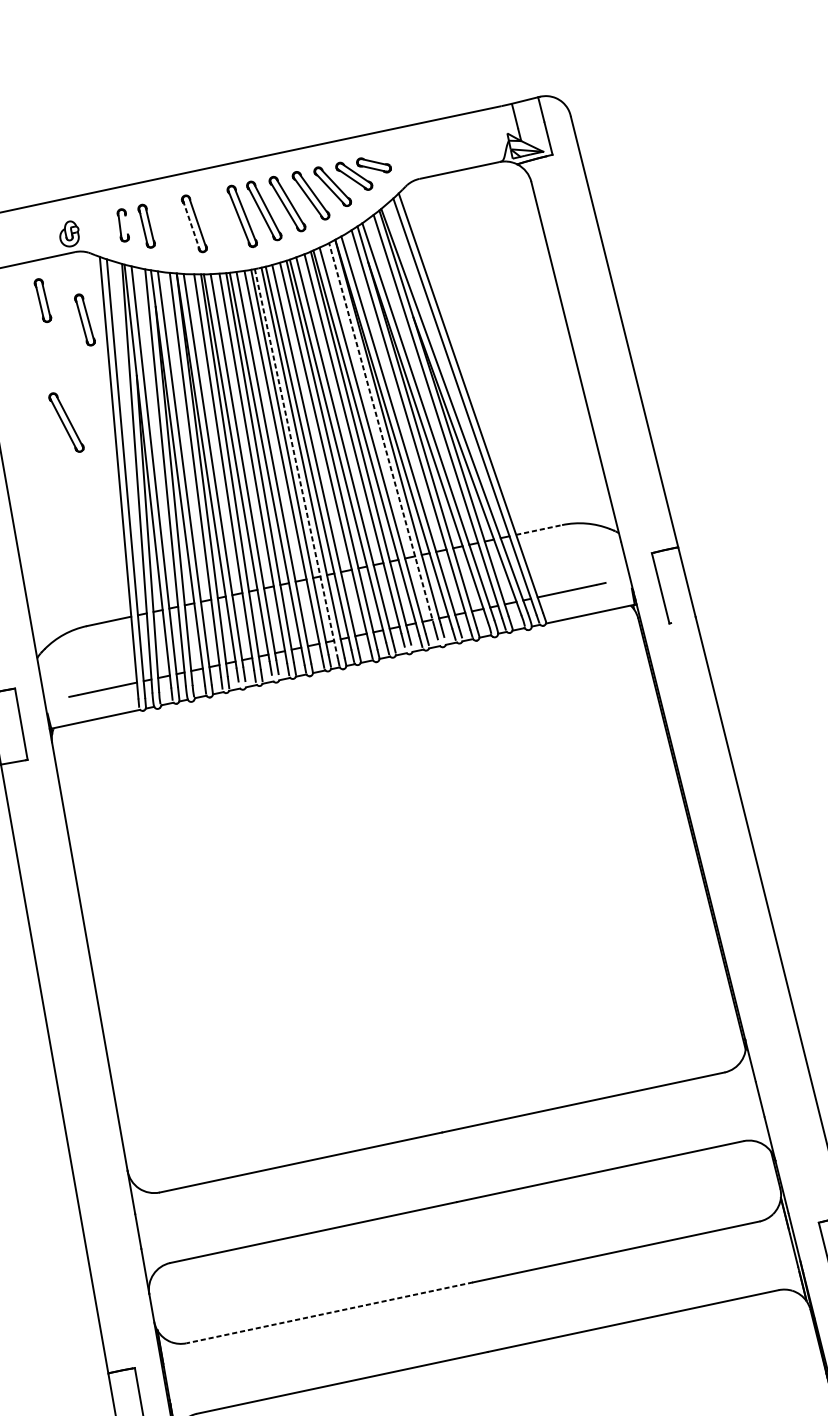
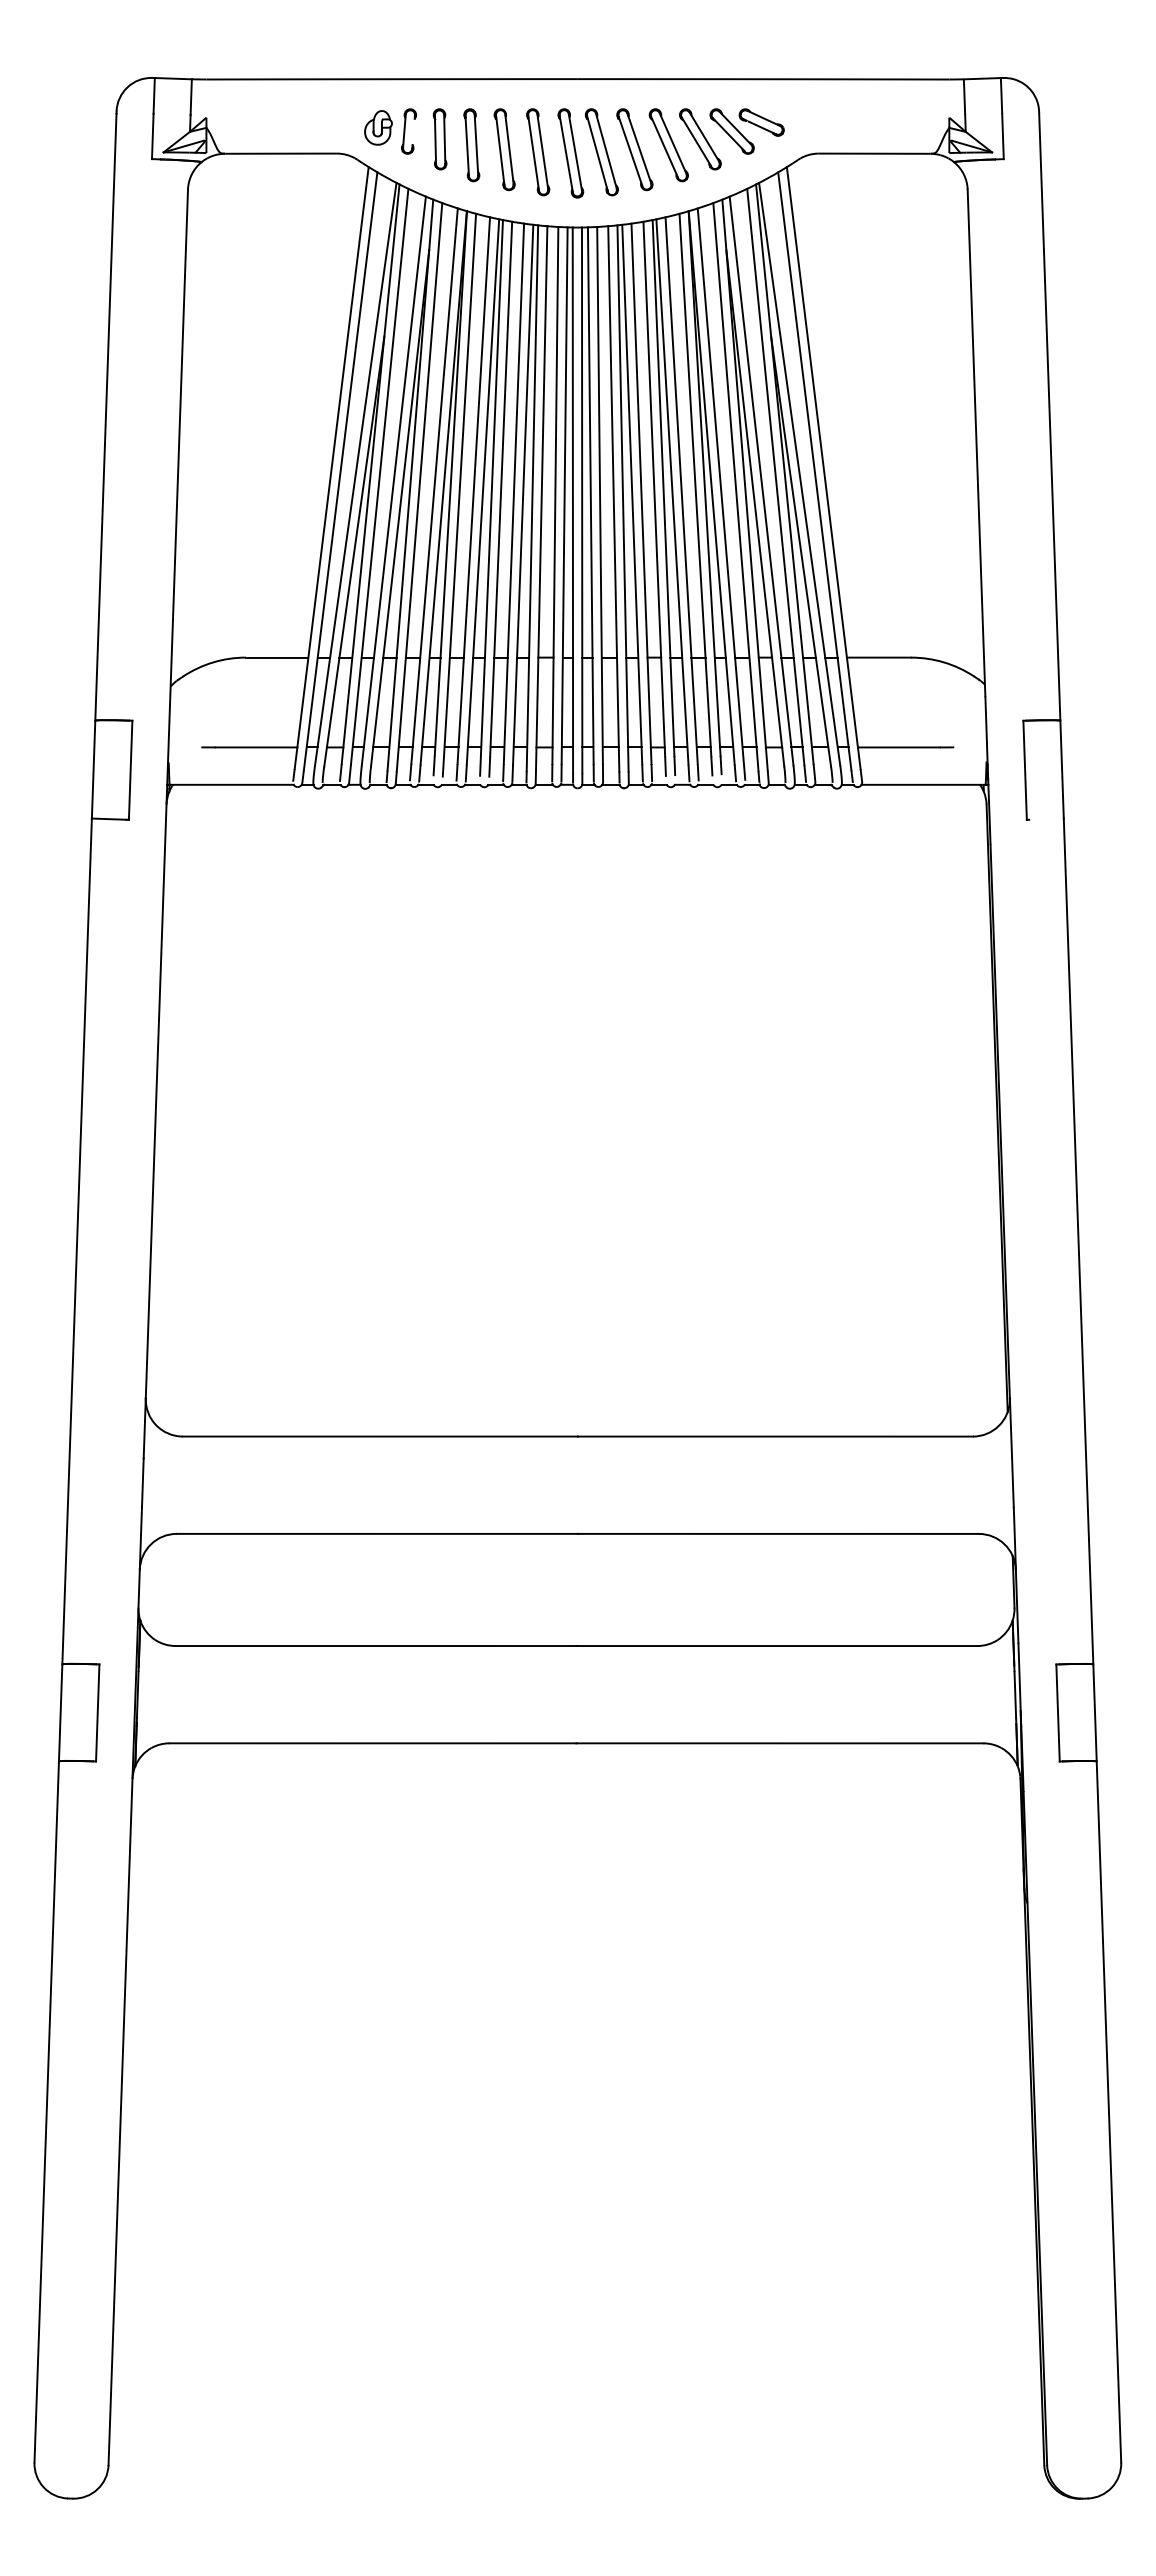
part: (219, 220) -> (538, 152), added
line: (191, 225) -> (500, 150), dashed -> solid
part: (69, 233) -> (378, 127), moved
part: (42, 300) -> (279, 209), removed
part: (84, 320) -> (471, 145), moved
part: (66, 422) -> (276, 379), removed
line: (381, 434) -> (695, 485), dashed -> solid
line: (296, 464) -> (572, 500), dashed -> solid
line: (539, 529) -> (879, 657), dashed -> solid
line: (329, 1313) -> (375, 1646), dashed -> solid

